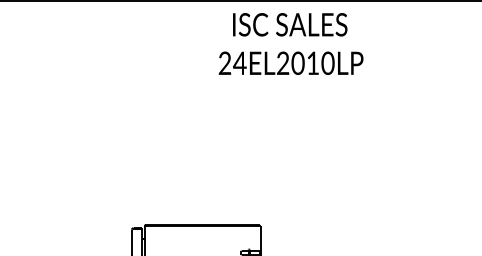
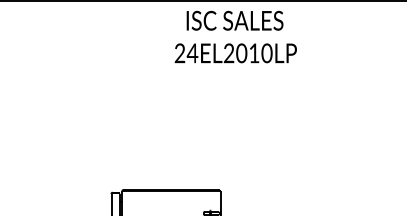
text: (290, 43) -> (235, 36), moved

